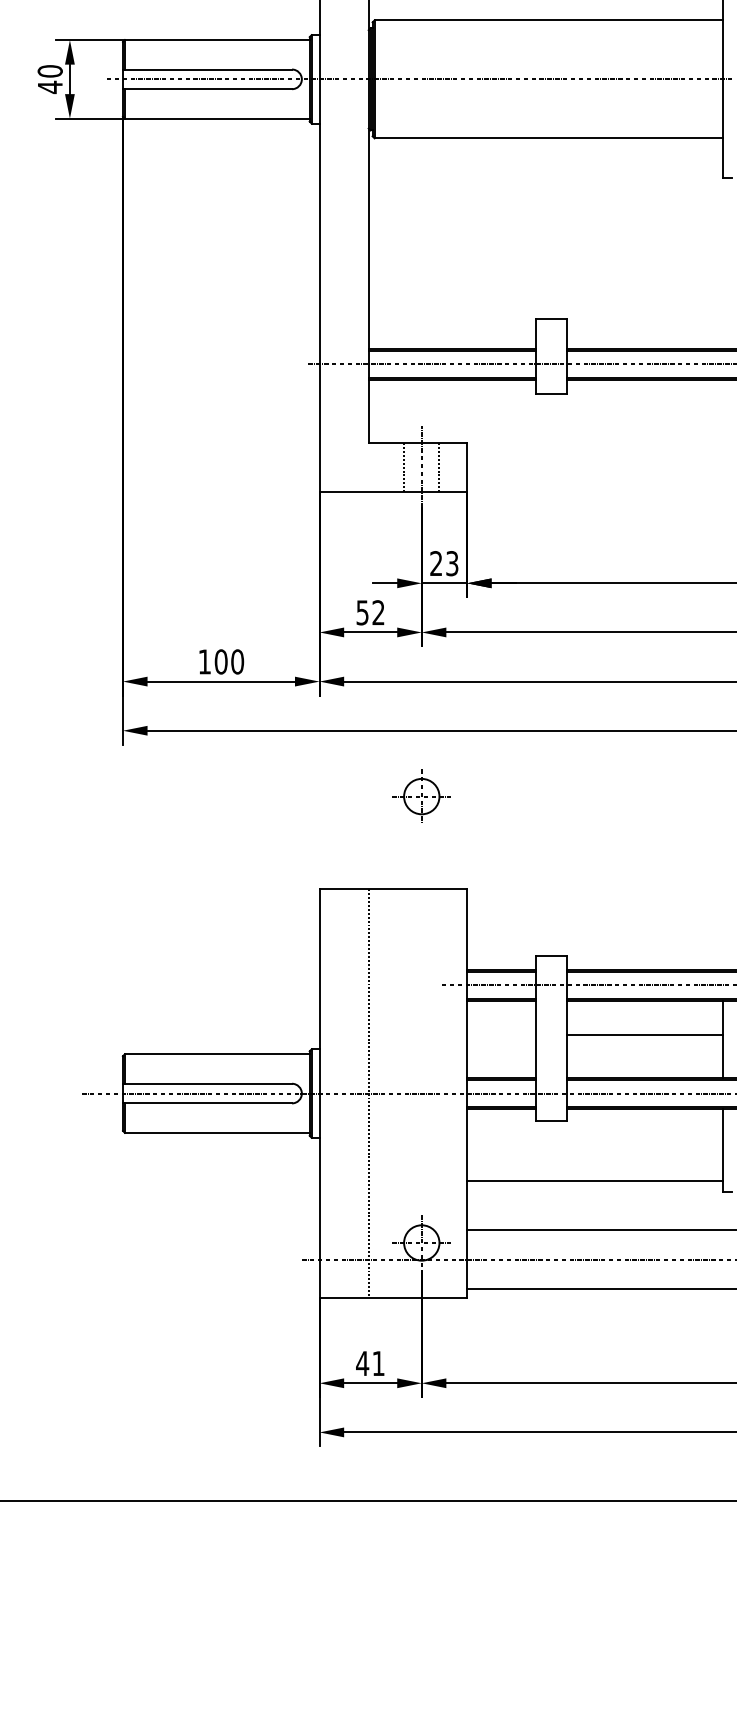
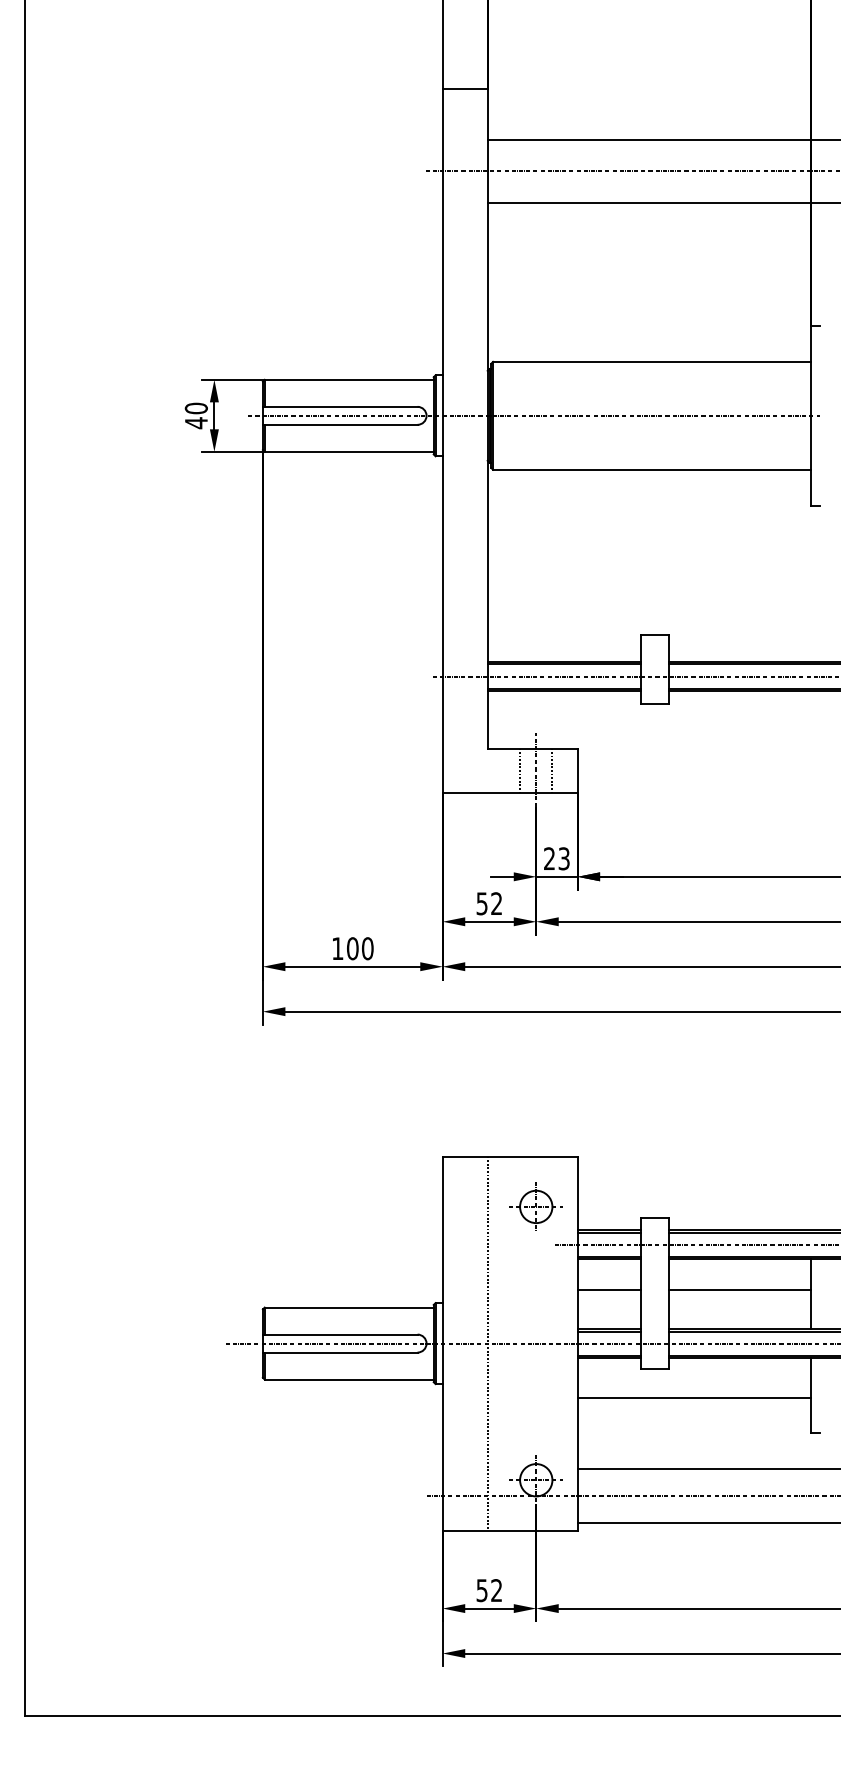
part: (420, 796) -> (535, 1206), moved
line: (500, 1034) -> (608, 1289), added
line: (594, 1180) -> (694, 1397), moved
text: (369, 1363) -> (488, 1590), 41 -> 52

